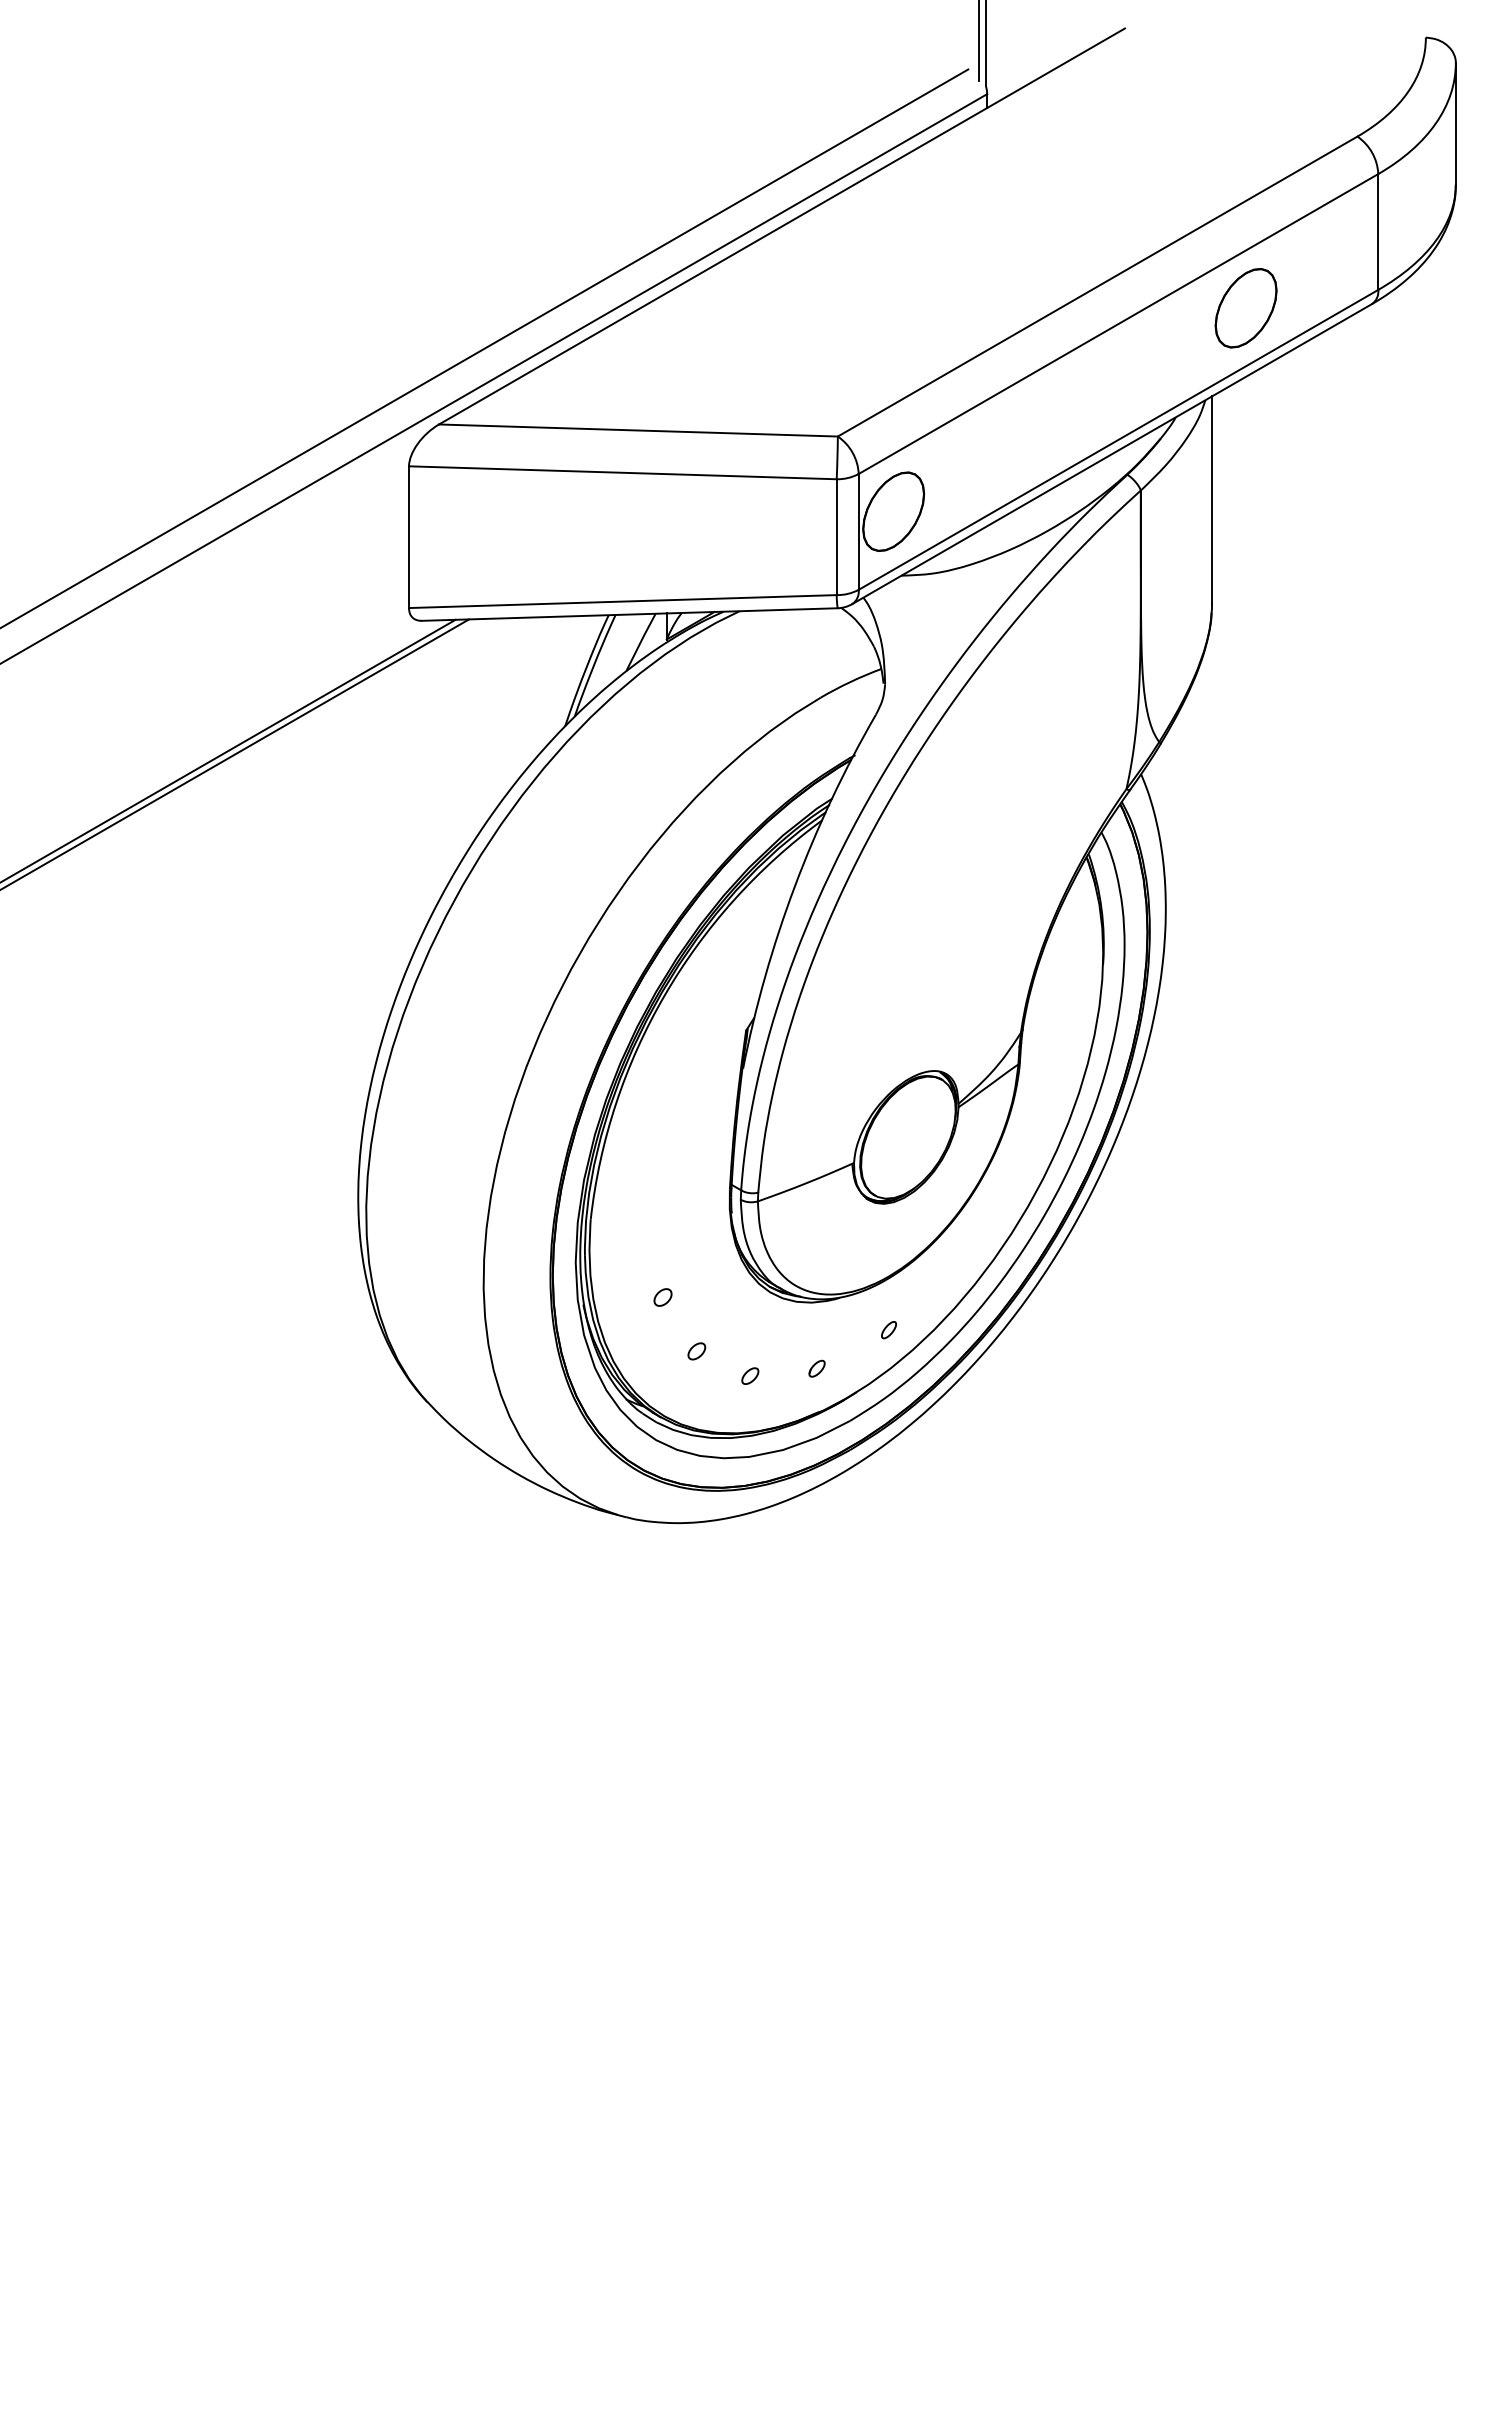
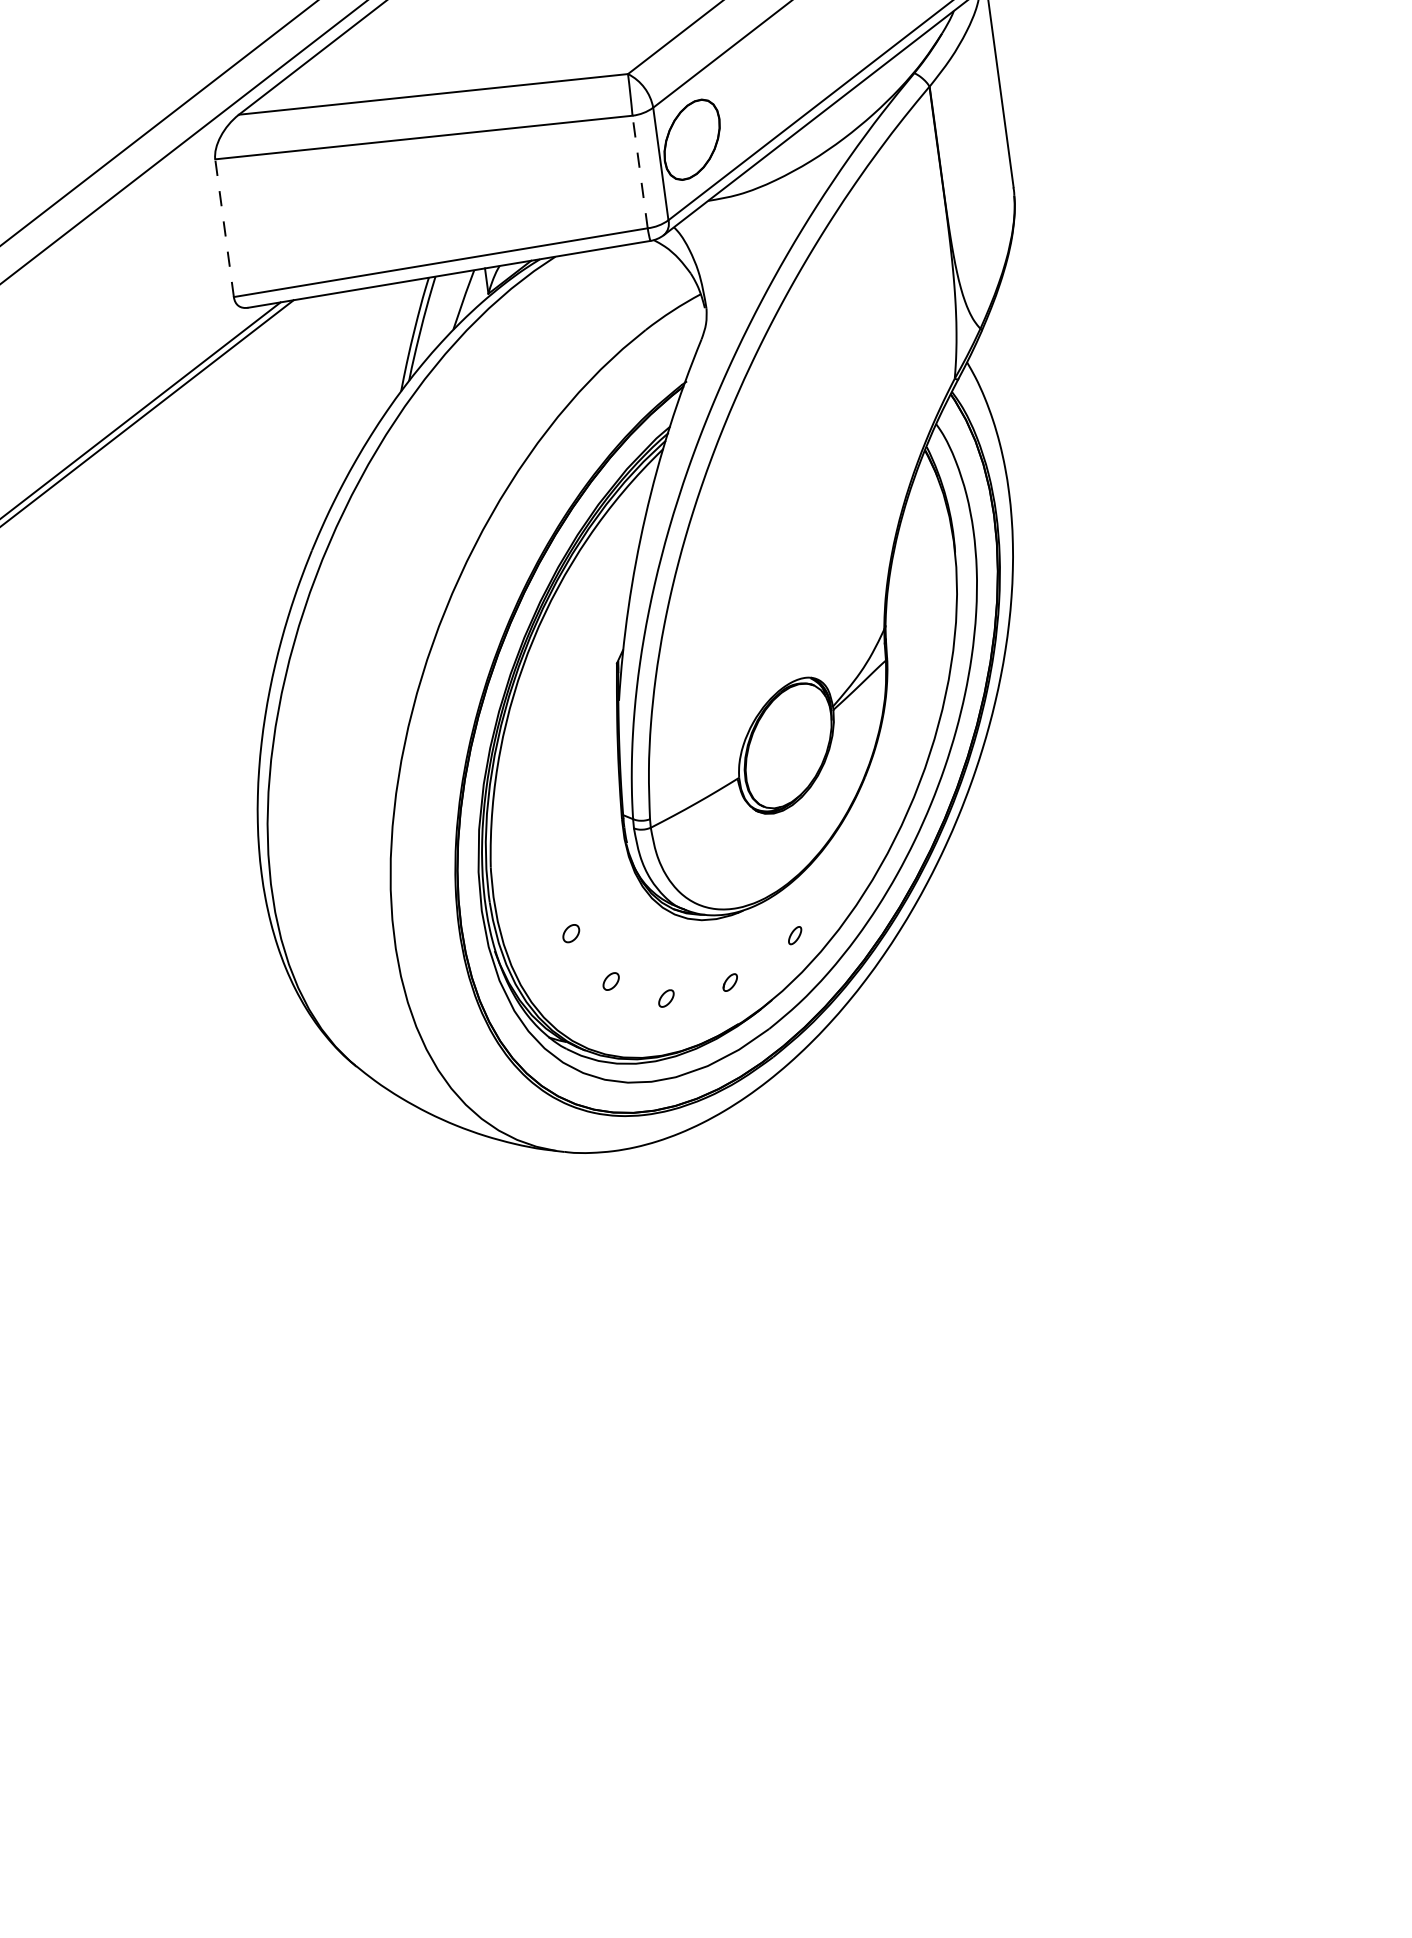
line: (409, 537) -> (225, 228), solid -> dashed
line: (836, 537) -> (639, 172), solid -> dashed

